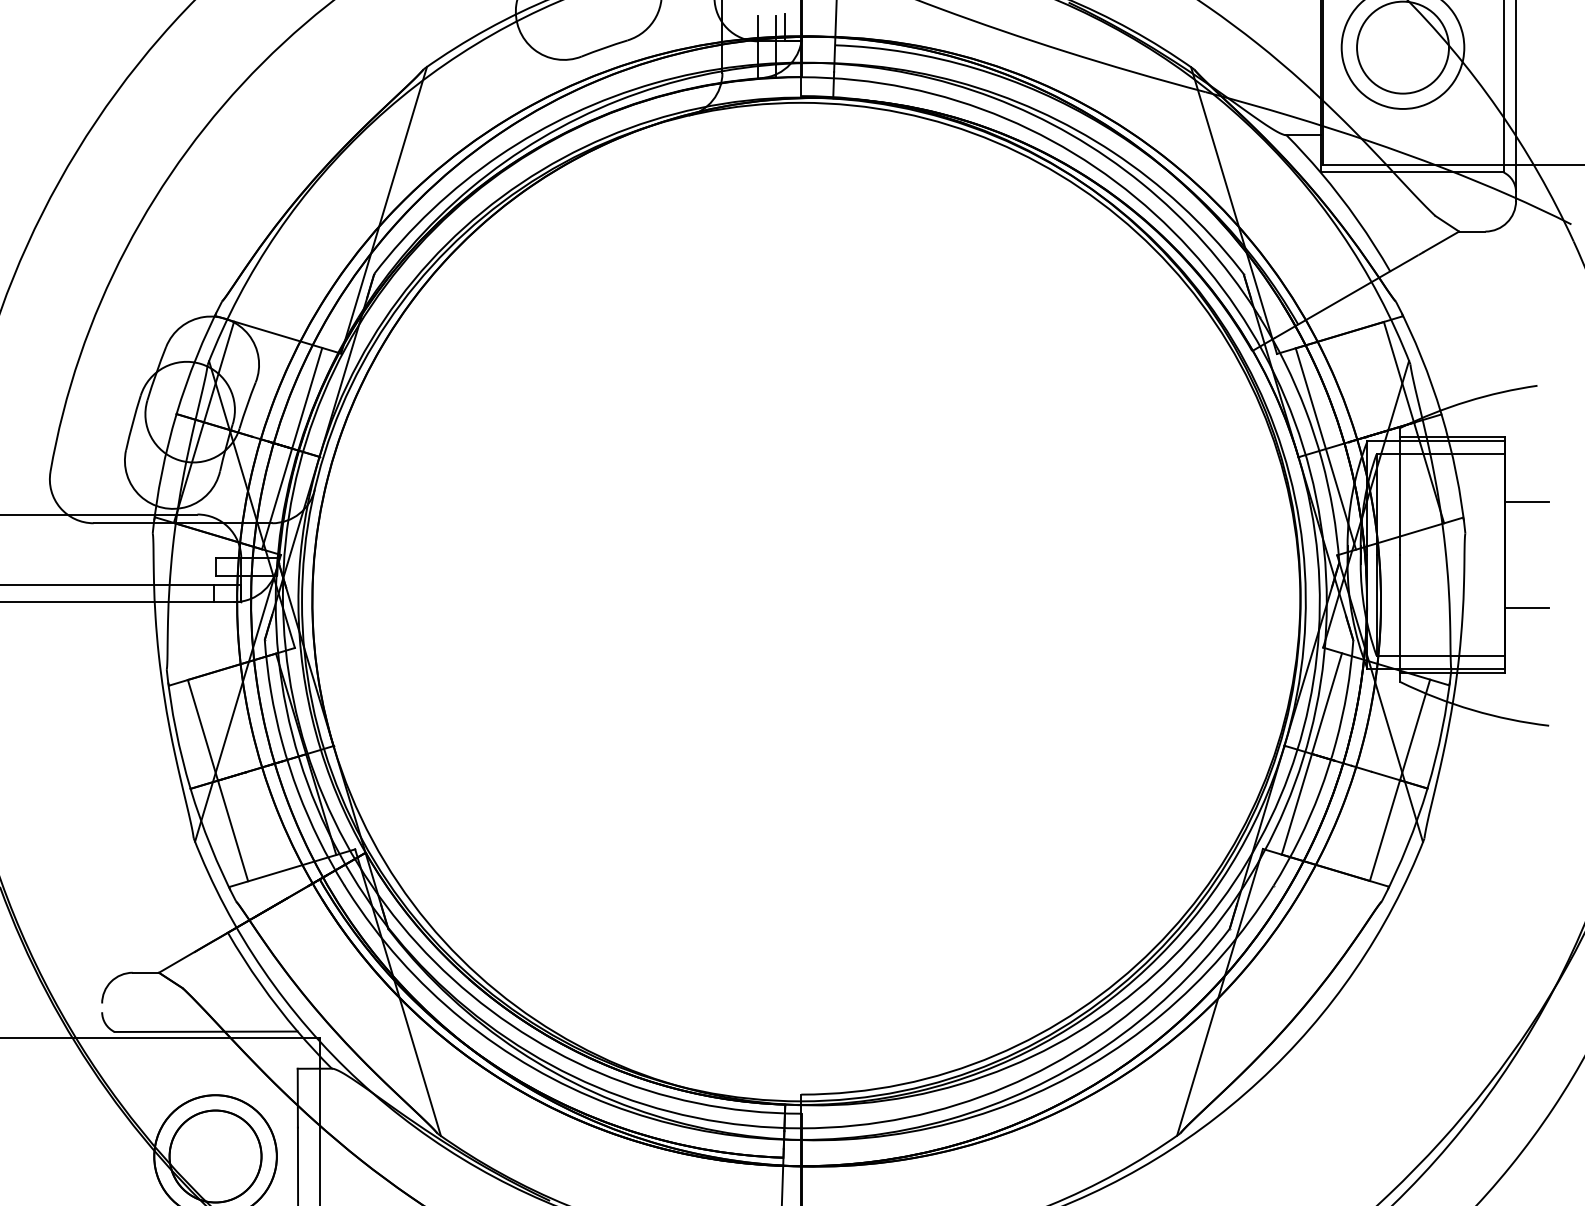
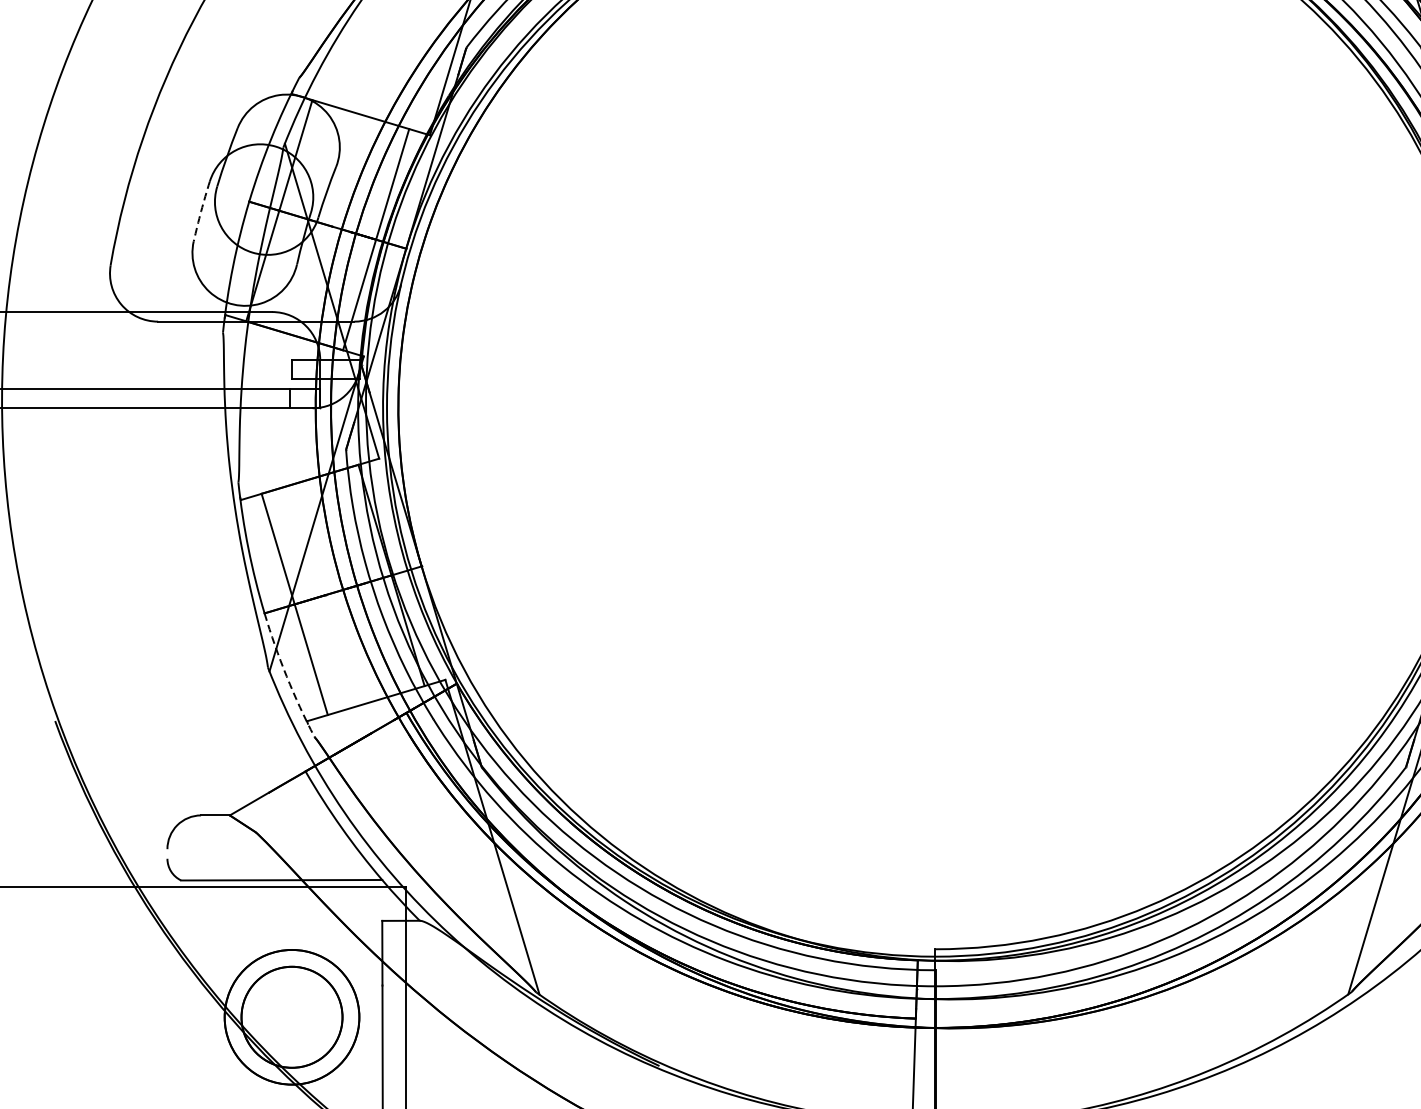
arc: (132, 422) -> (200, 210), solid -> dashed
arc: (210, 846) -> (286, 676), solid -> dashed

